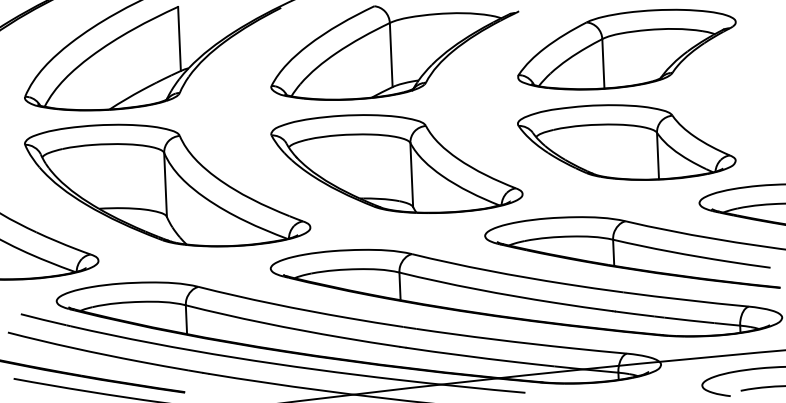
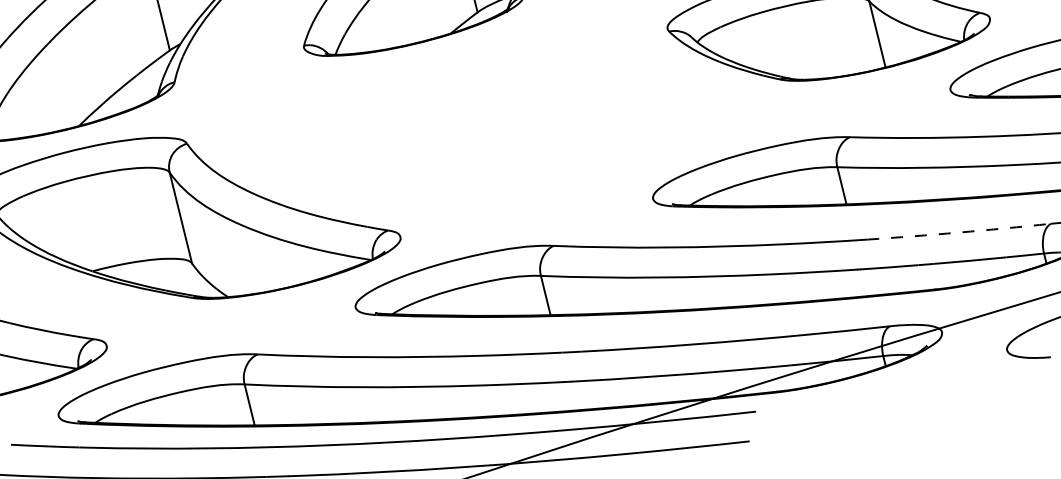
part: (396, 163) -> (505, 120), removed
arc: (686, 300) -> (959, 233), solid -> dashed

